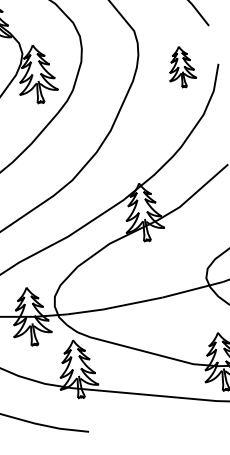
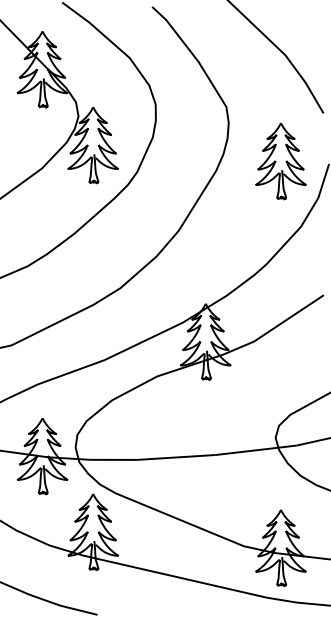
part: (181, 67) -> (280, 161), size x1.43

